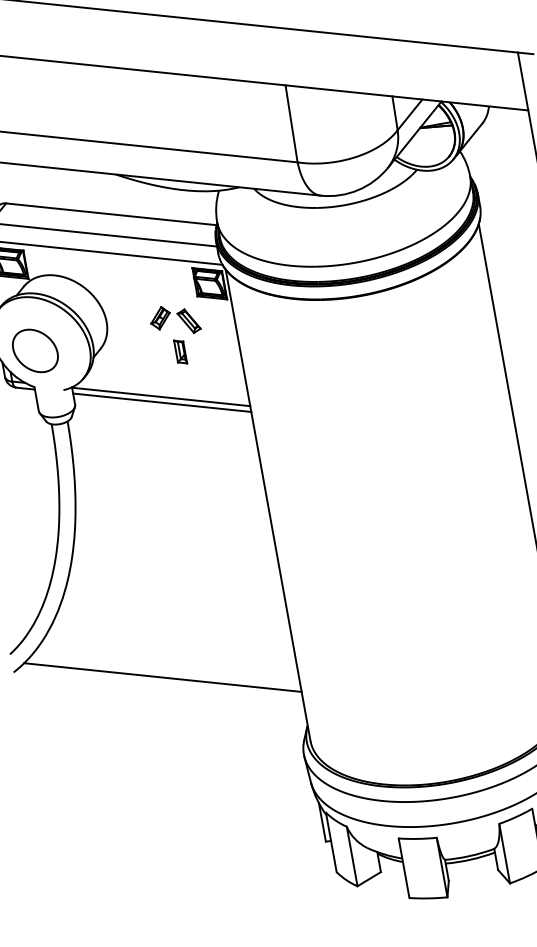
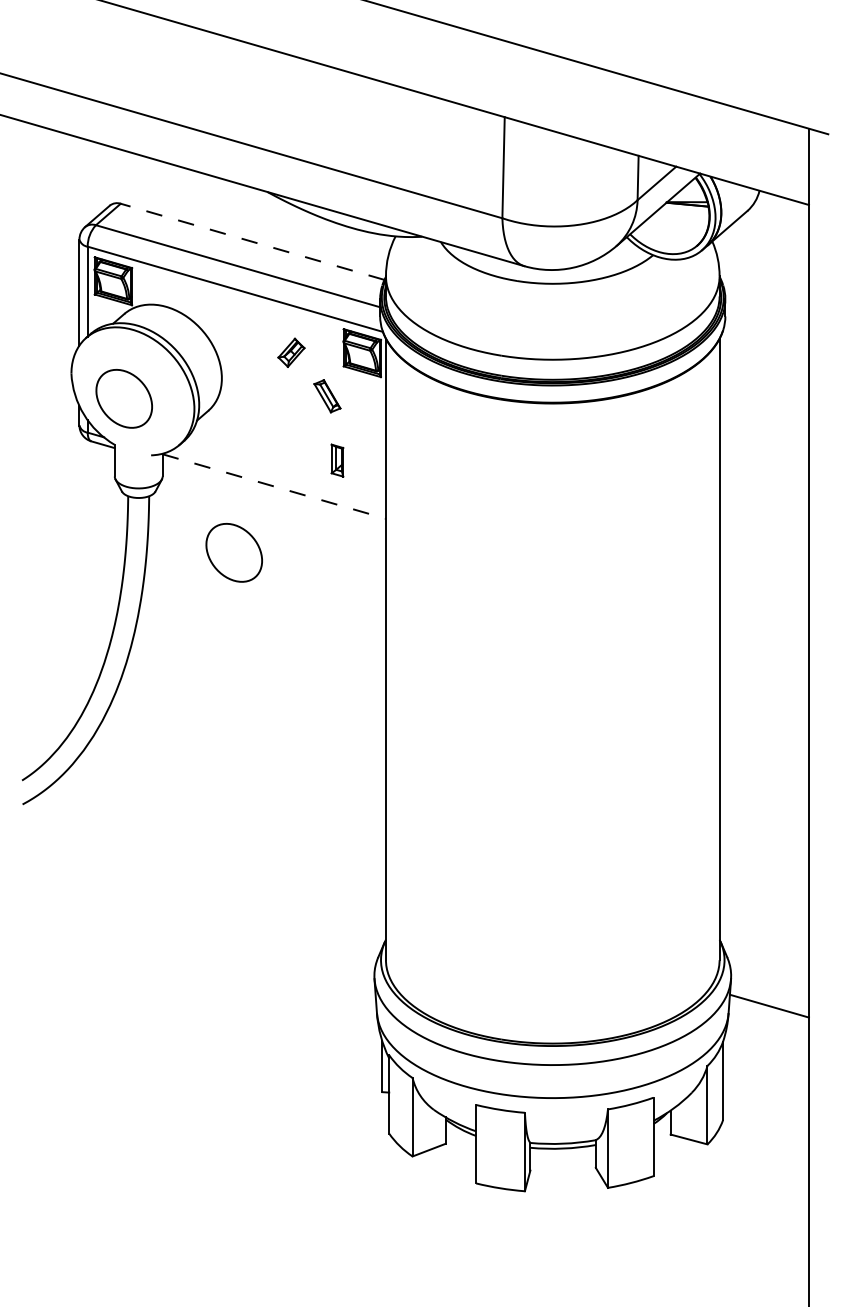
line: (111, 214) -> (252, 241), solid -> dashed
part: (160, 317) -> (291, 352), moved
part: (180, 351) -> (337, 460), moved
line: (161, 396) -> (274, 486), solid -> dashed
line: (161, 402) -> (273, 493), removed
part: (139, 452) -> (233, 552), added
line: (162, 677) -> (211, 845), removed

